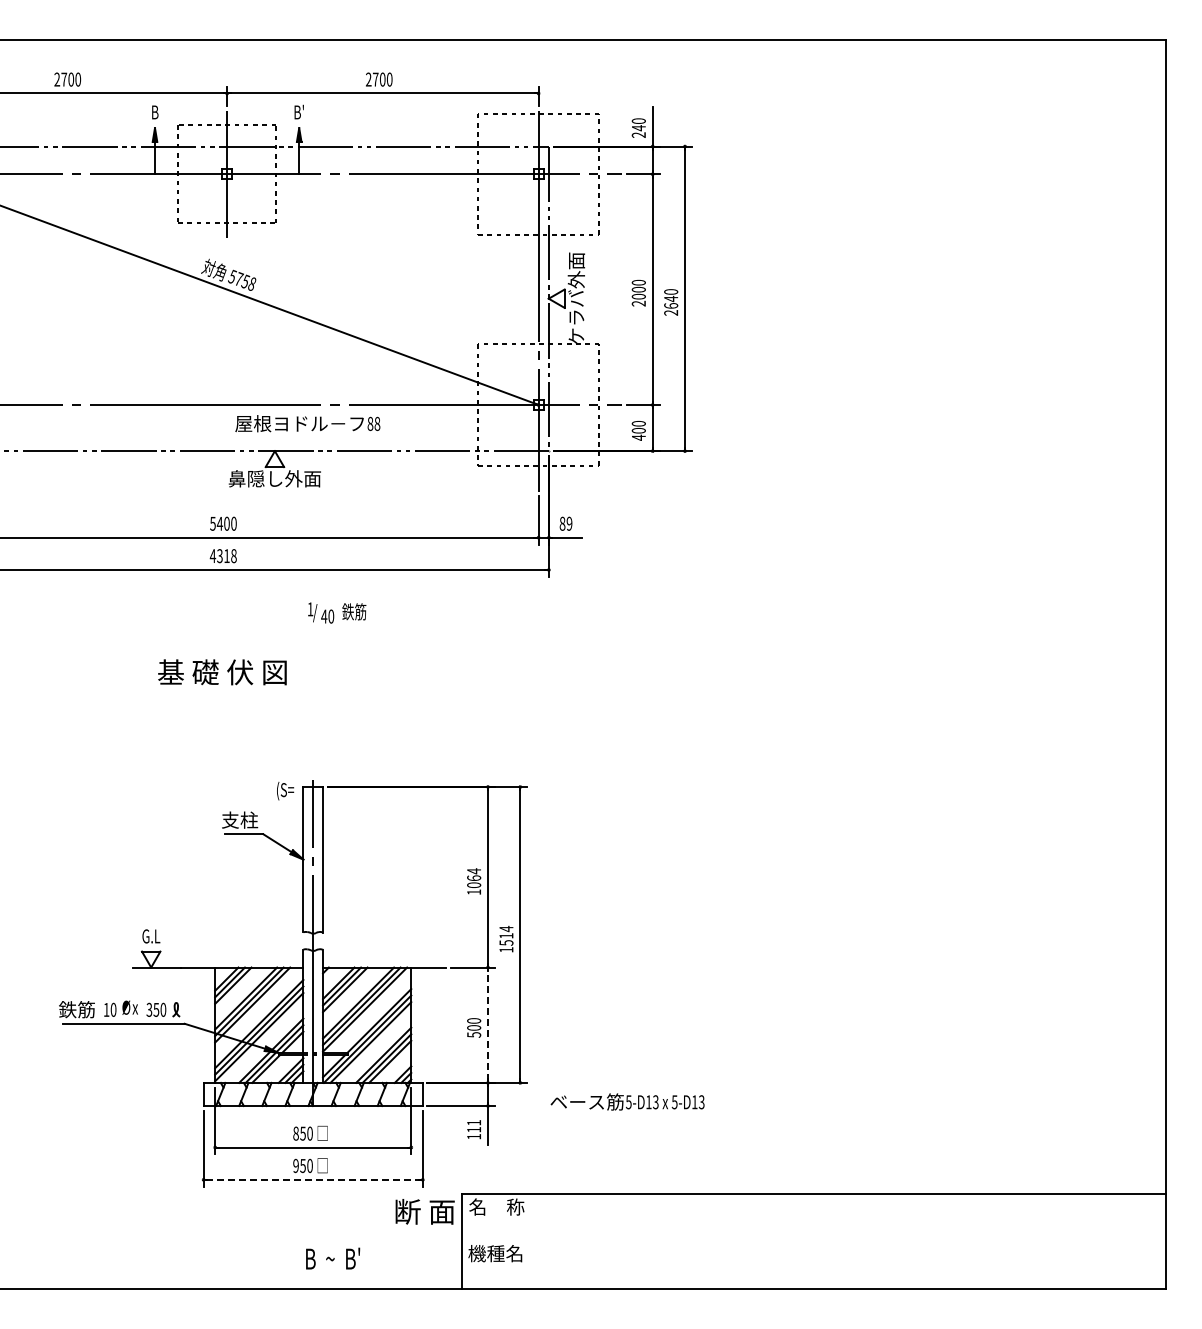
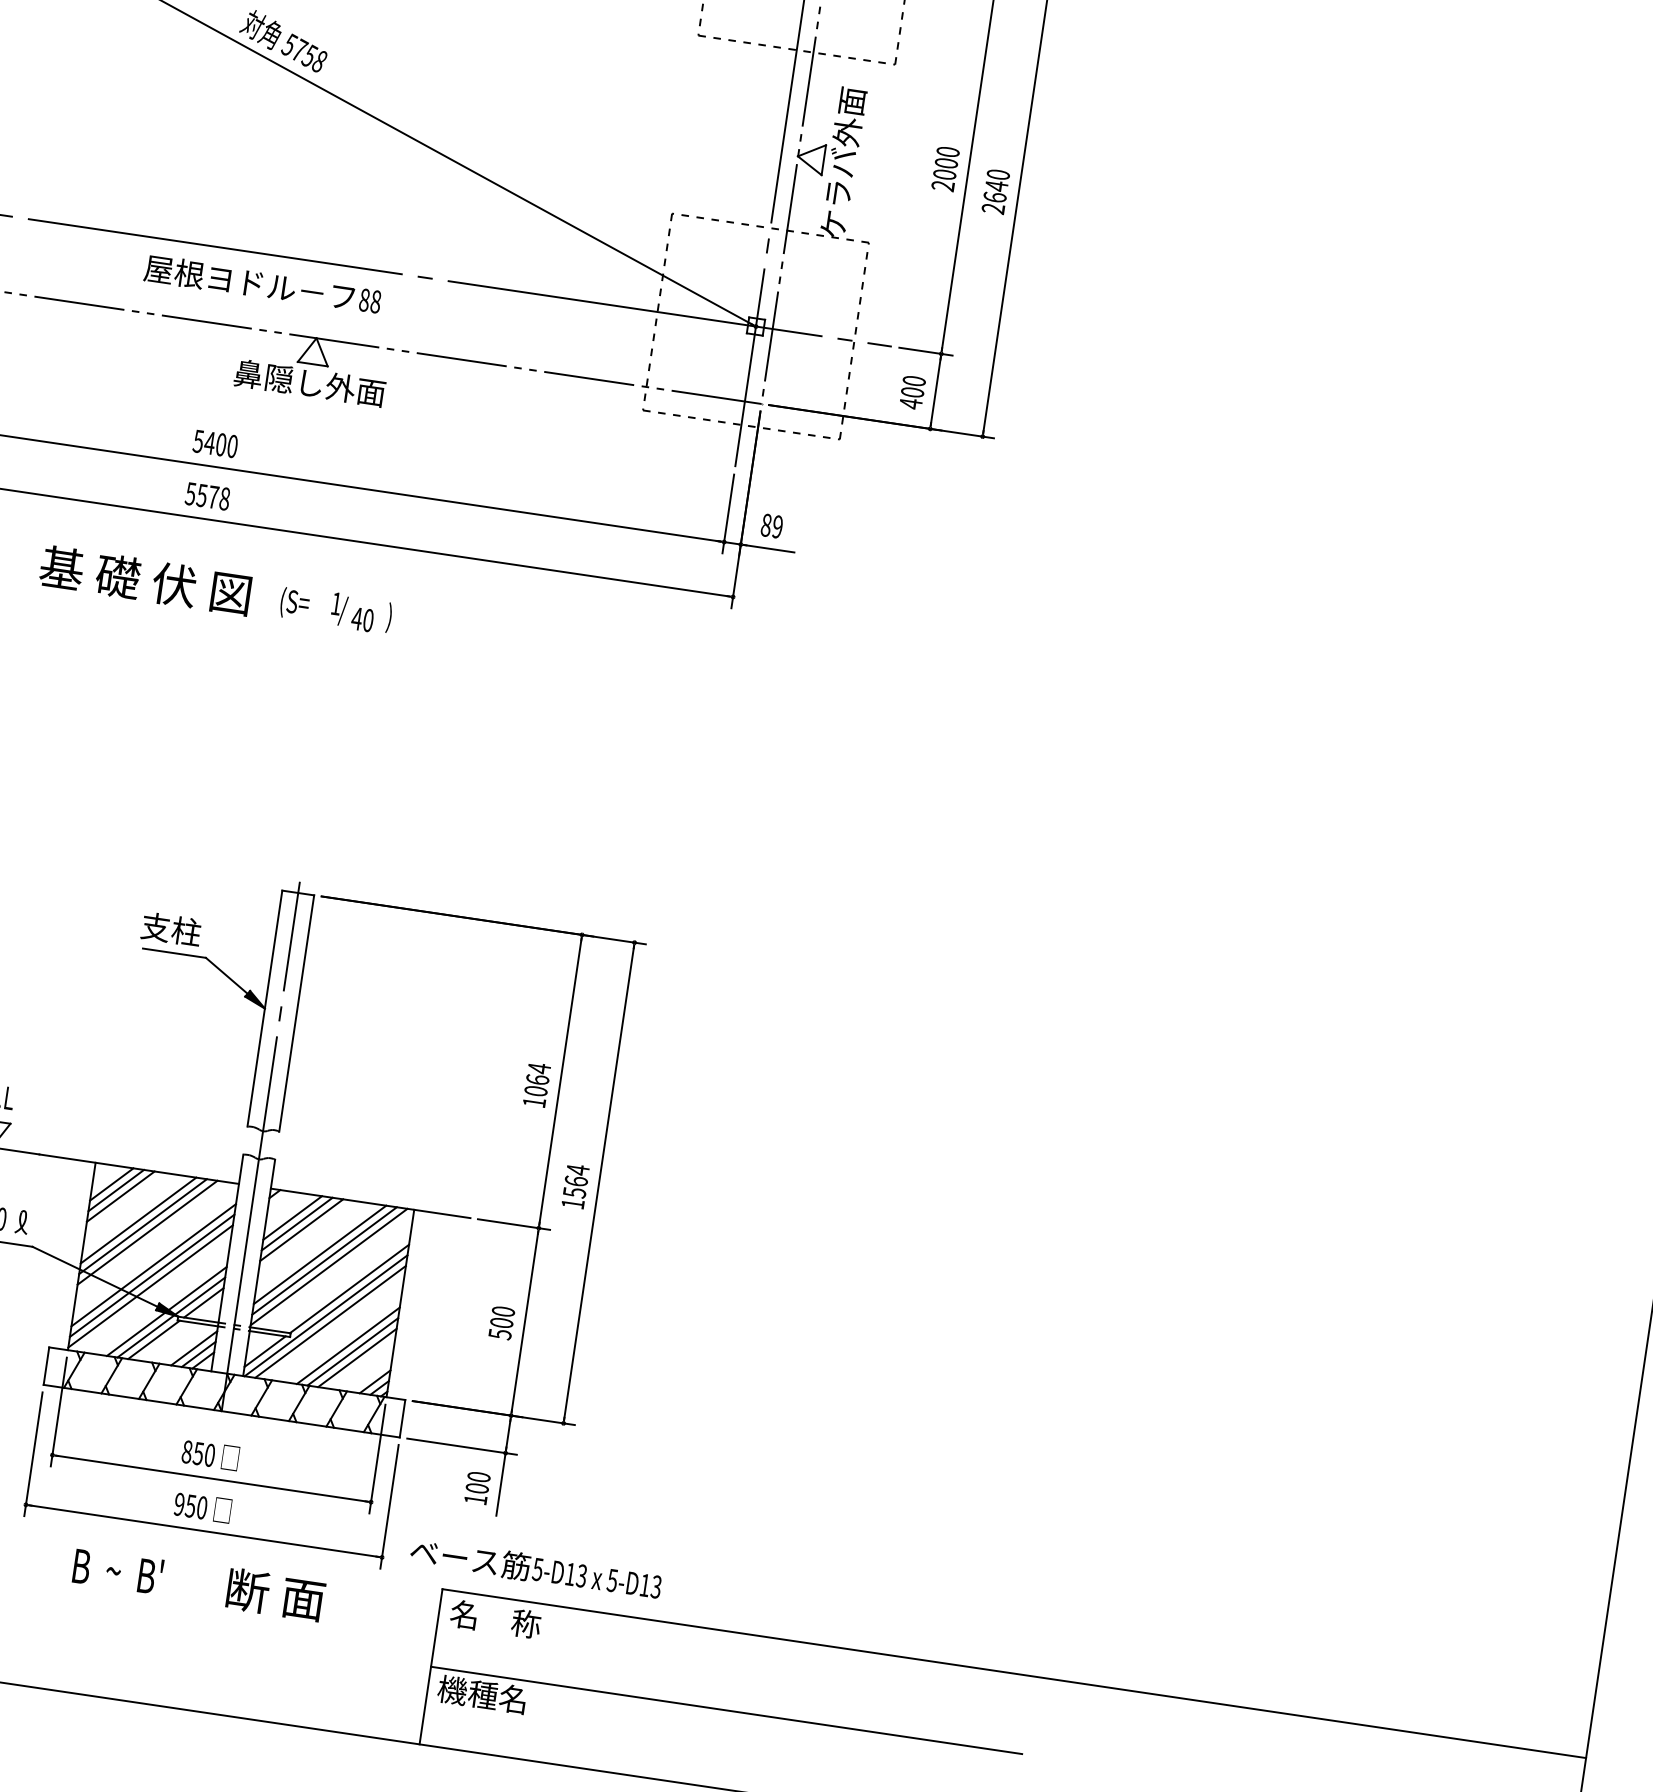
text: (307, 423) -> (262, 284), moved
text: (219, 556) -> (201, 496), 4318 -> 5578
text: (354, 612) -> (407, 619), 鉄筋 -> )
text: (222, 672) -> (145, 580), moved
text: (285, 791) -> (294, 604), moved
text: (506, 935) -> (576, 1180), 1514 -> 1564
line: (488, 1024) -> (525, 1320), dashed -> solid
text: (627, 1101) -> (535, 1567), moved
text: (474, 1126) -> (478, 1483), 111 -> 100
line: (313, 1179) -> (204, 1530), dashed -> solid
text: (424, 1211) -> (274, 1594), moved
line: (643, 1241) -> (725, 1710), added
text: (333, 1258) -> (118, 1571), moved

